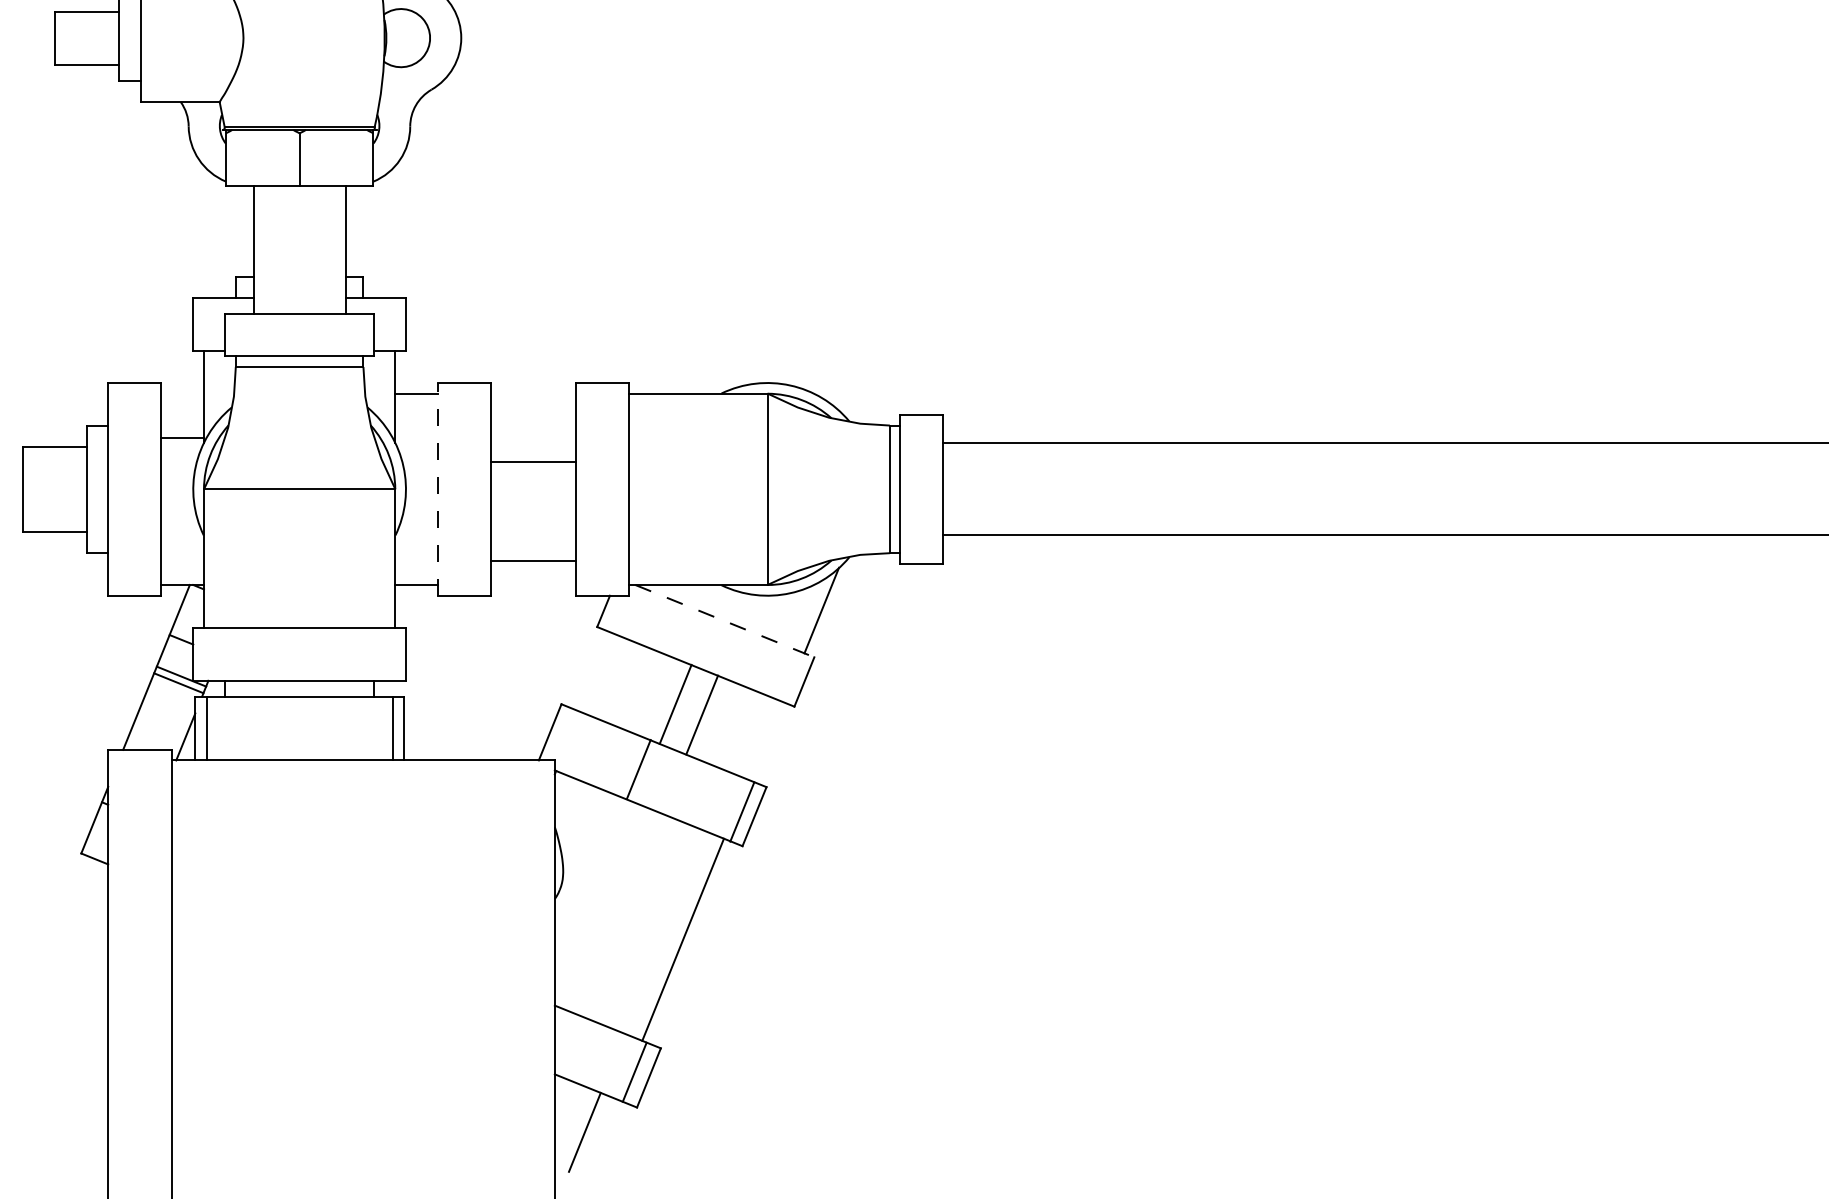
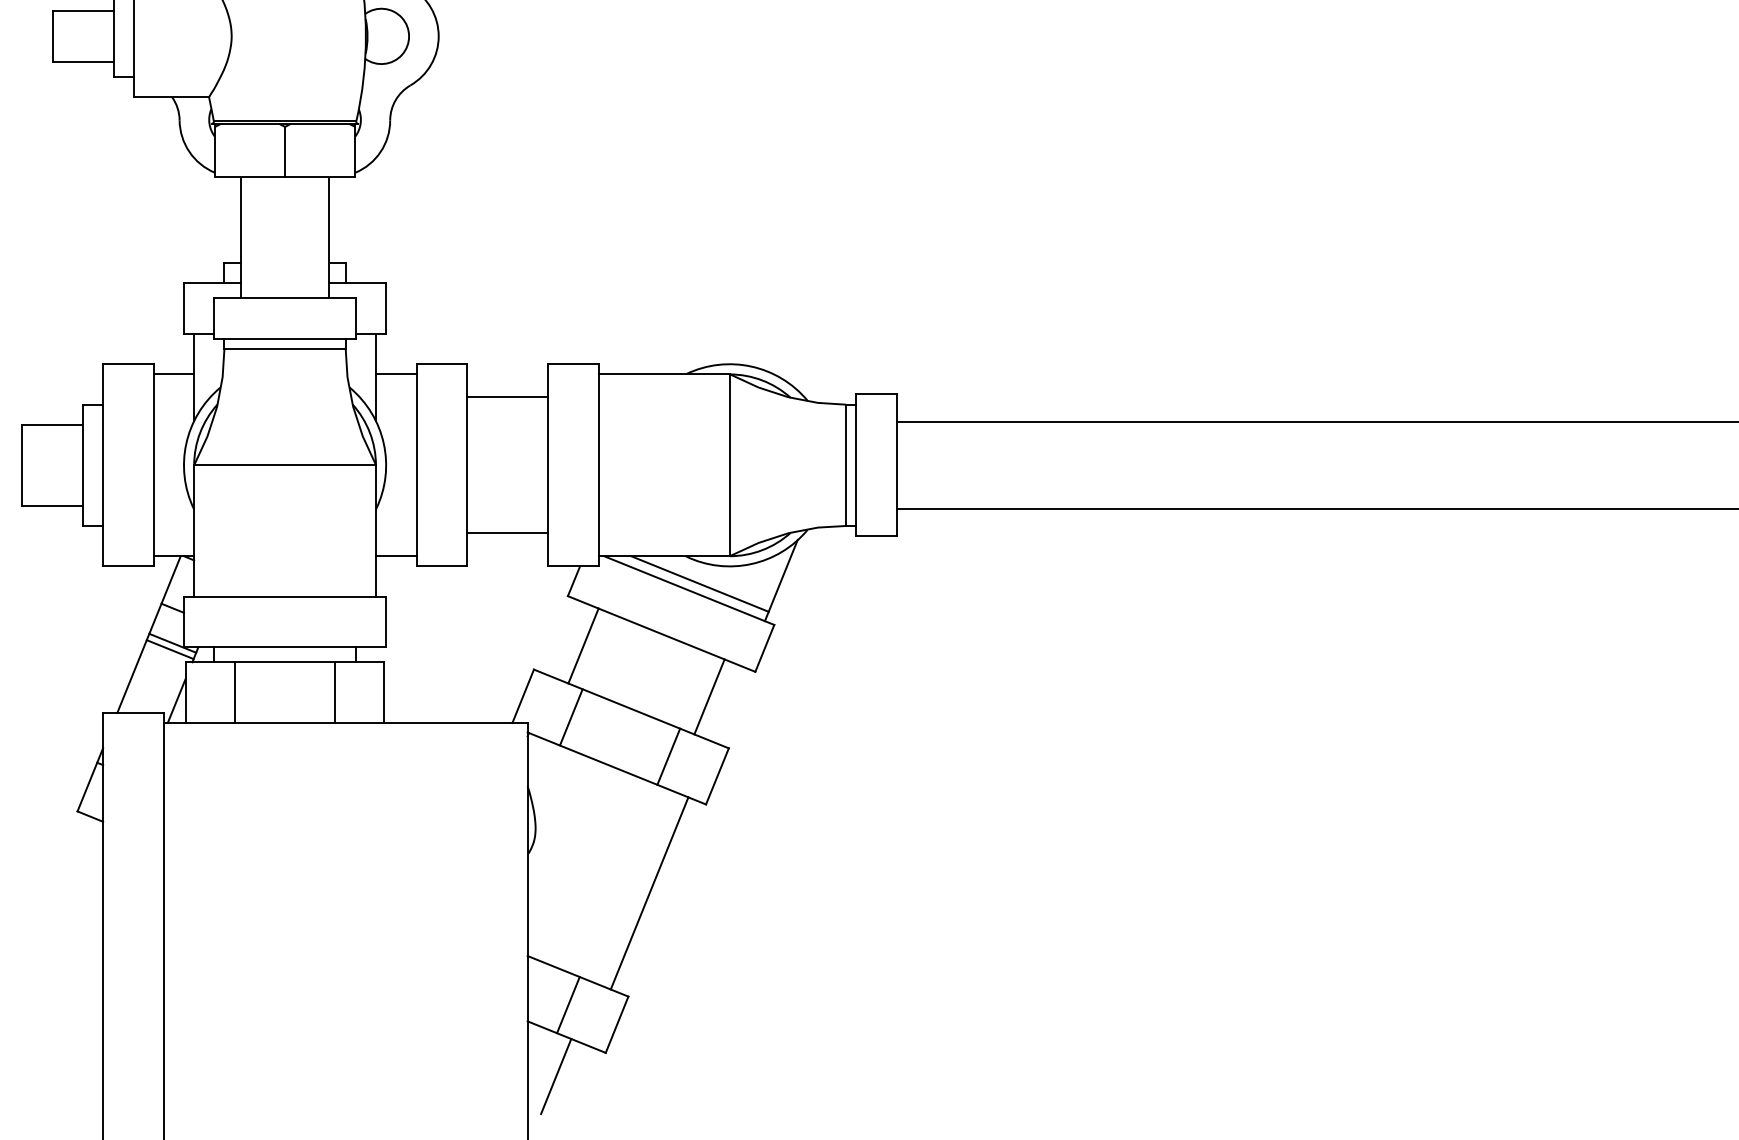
line: (182, 437) -> (173, 374), moved
line: (533, 461) -> (507, 397), moved
line: (437, 488) -> (416, 464), dashed -> solid
line: (735, 614) -> (699, 584), added
line: (724, 621) -> (688, 590), dashed -> solid
line: (675, 703) -> (583, 645), moved
line: (702, 714) -> (709, 696), moved
line: (207, 728) -> (235, 692), moved
line: (392, 728) -> (334, 692), moved
line: (638, 769) -> (571, 717), moved
line: (742, 811) -> (668, 756), moved
line: (634, 1071) -> (568, 1004), moved

